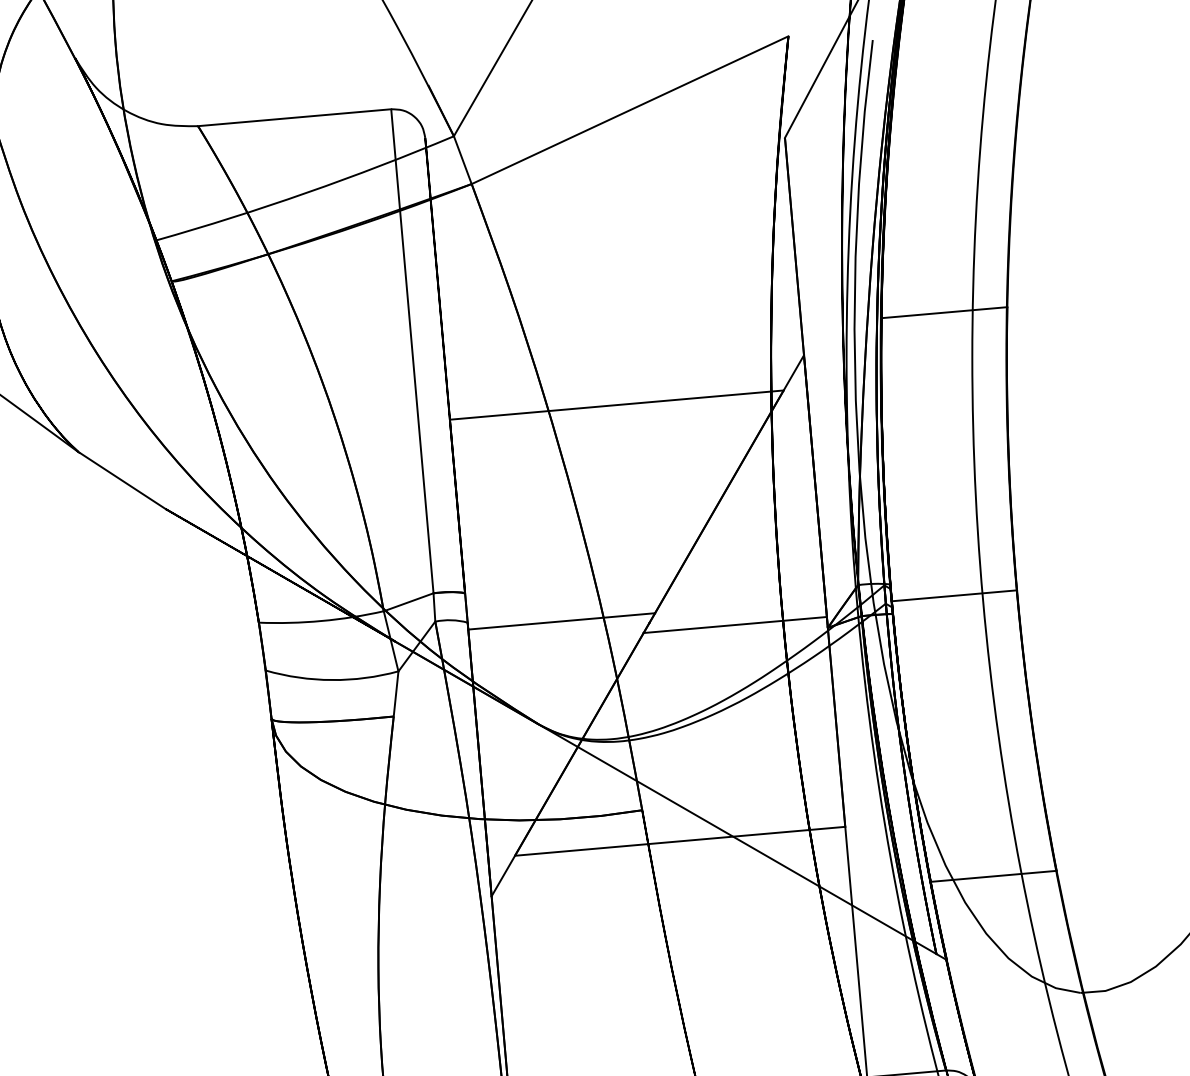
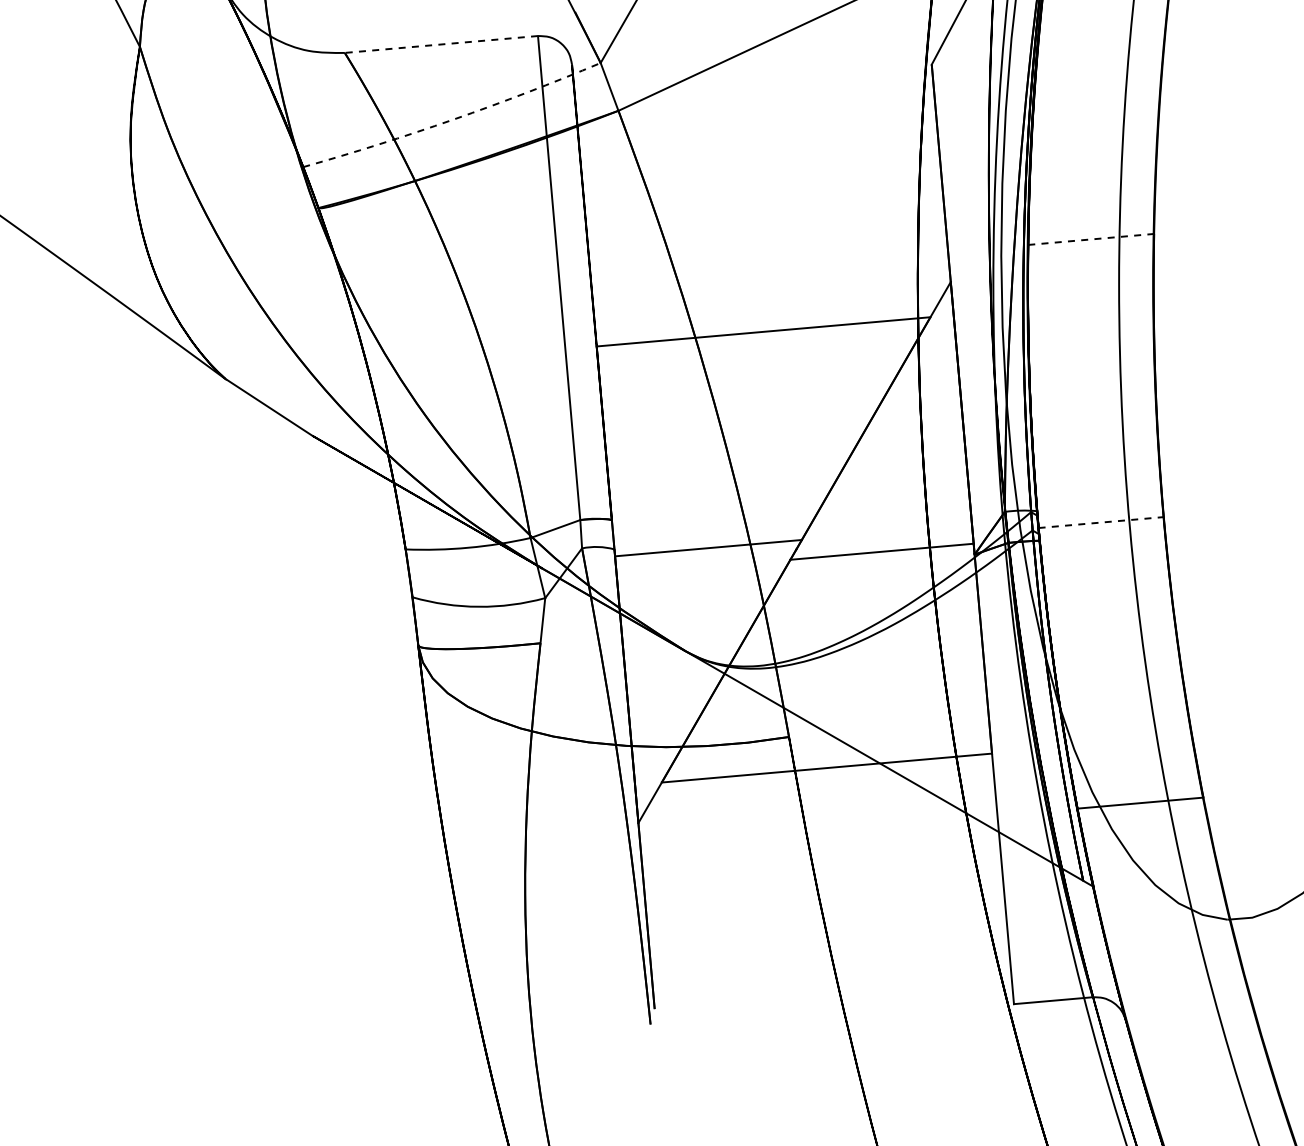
line: (293, 117) -> (440, 44), solid -> dashed
arc: (306, 192) -> (453, 119), solid -> dashed
line: (944, 312) -> (1091, 239), solid -> dashed
line: (954, 595) -> (1101, 522), solid -> dashed

